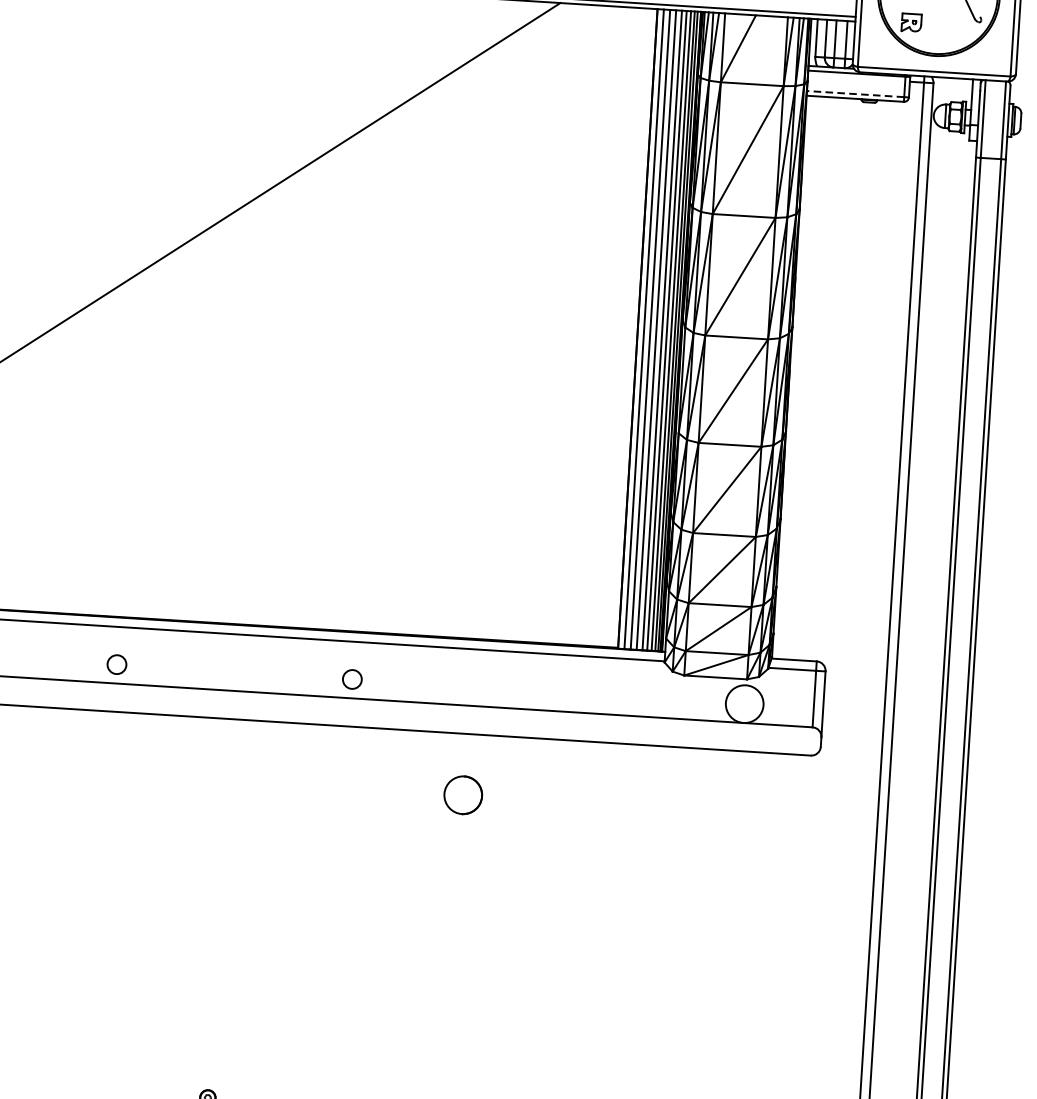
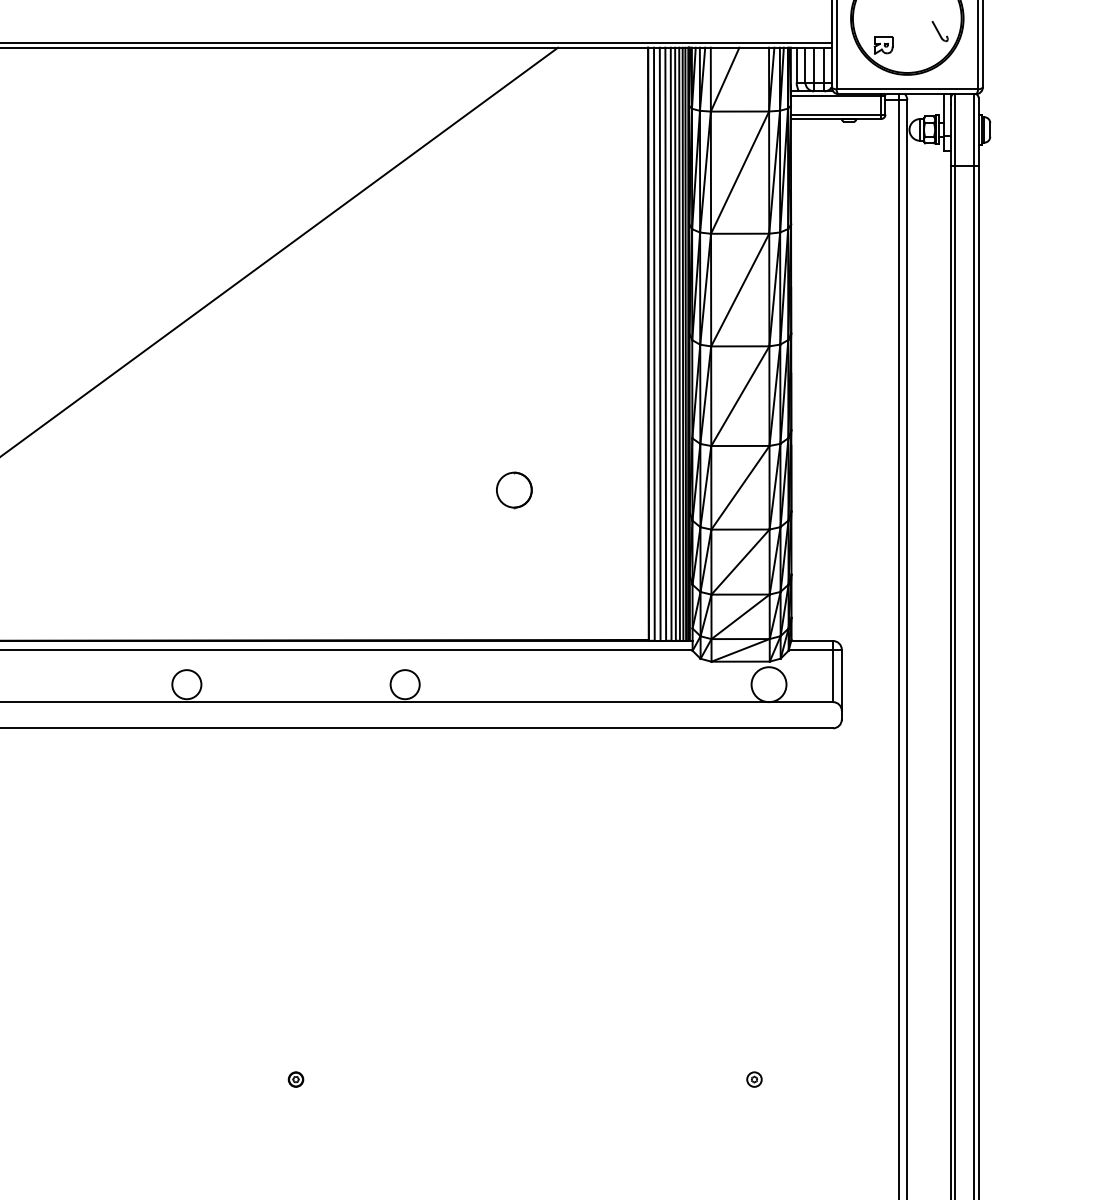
line: (855, 93) -> (835, 114), dashed -> solid
circle: (116, 664) -> (186, 684), size x1.67
circle: (351, 679) -> (404, 684), size x1.67
part: (463, 795) -> (514, 490), moved

